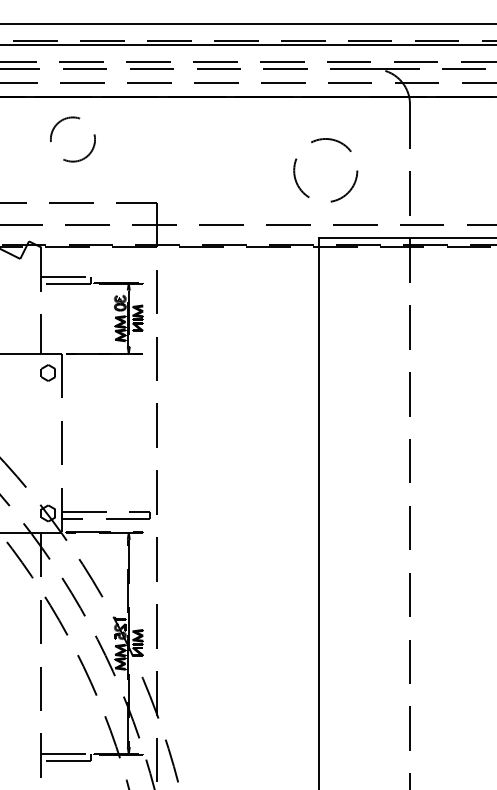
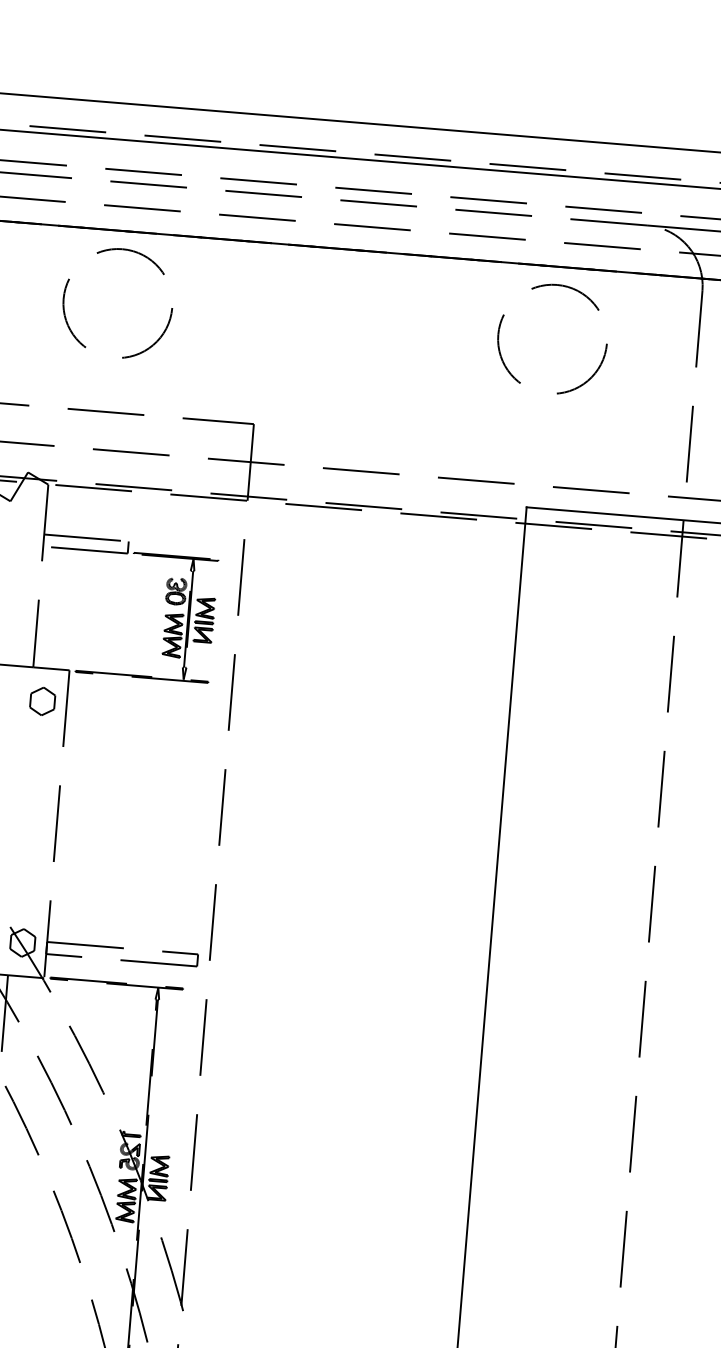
circle: (72, 139) -> (117, 303), size x1.43
circle: (325, 170) -> (552, 339), moved

